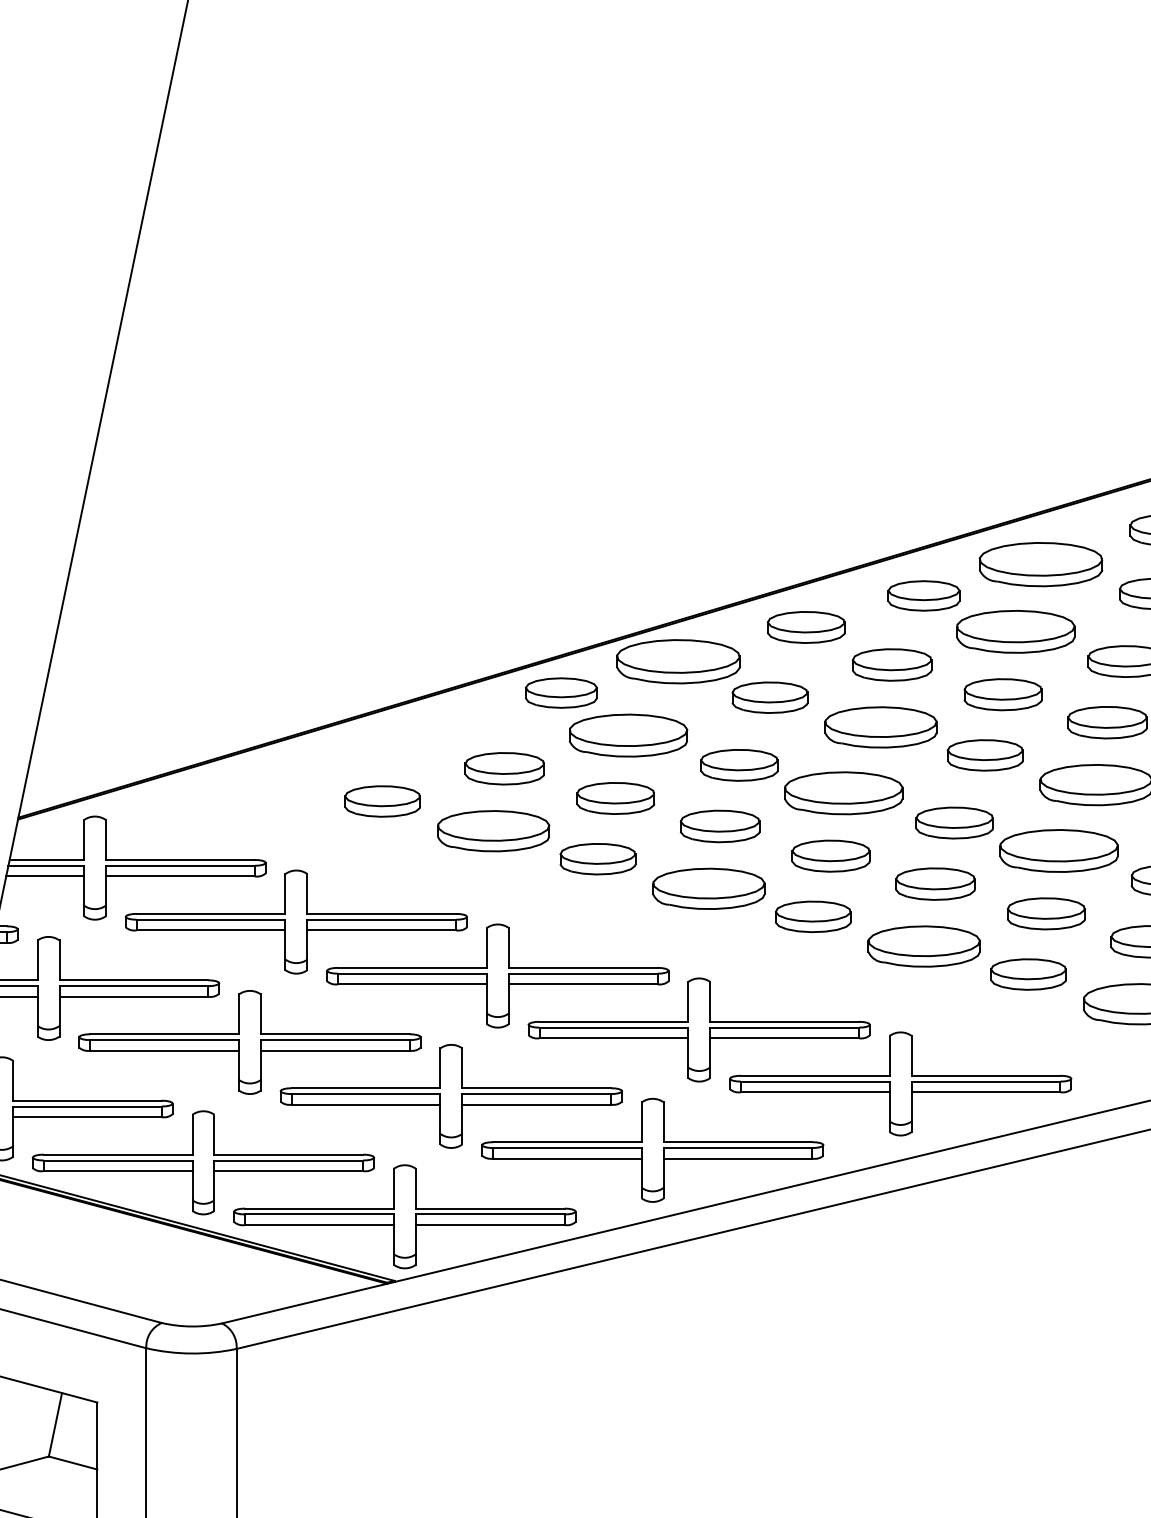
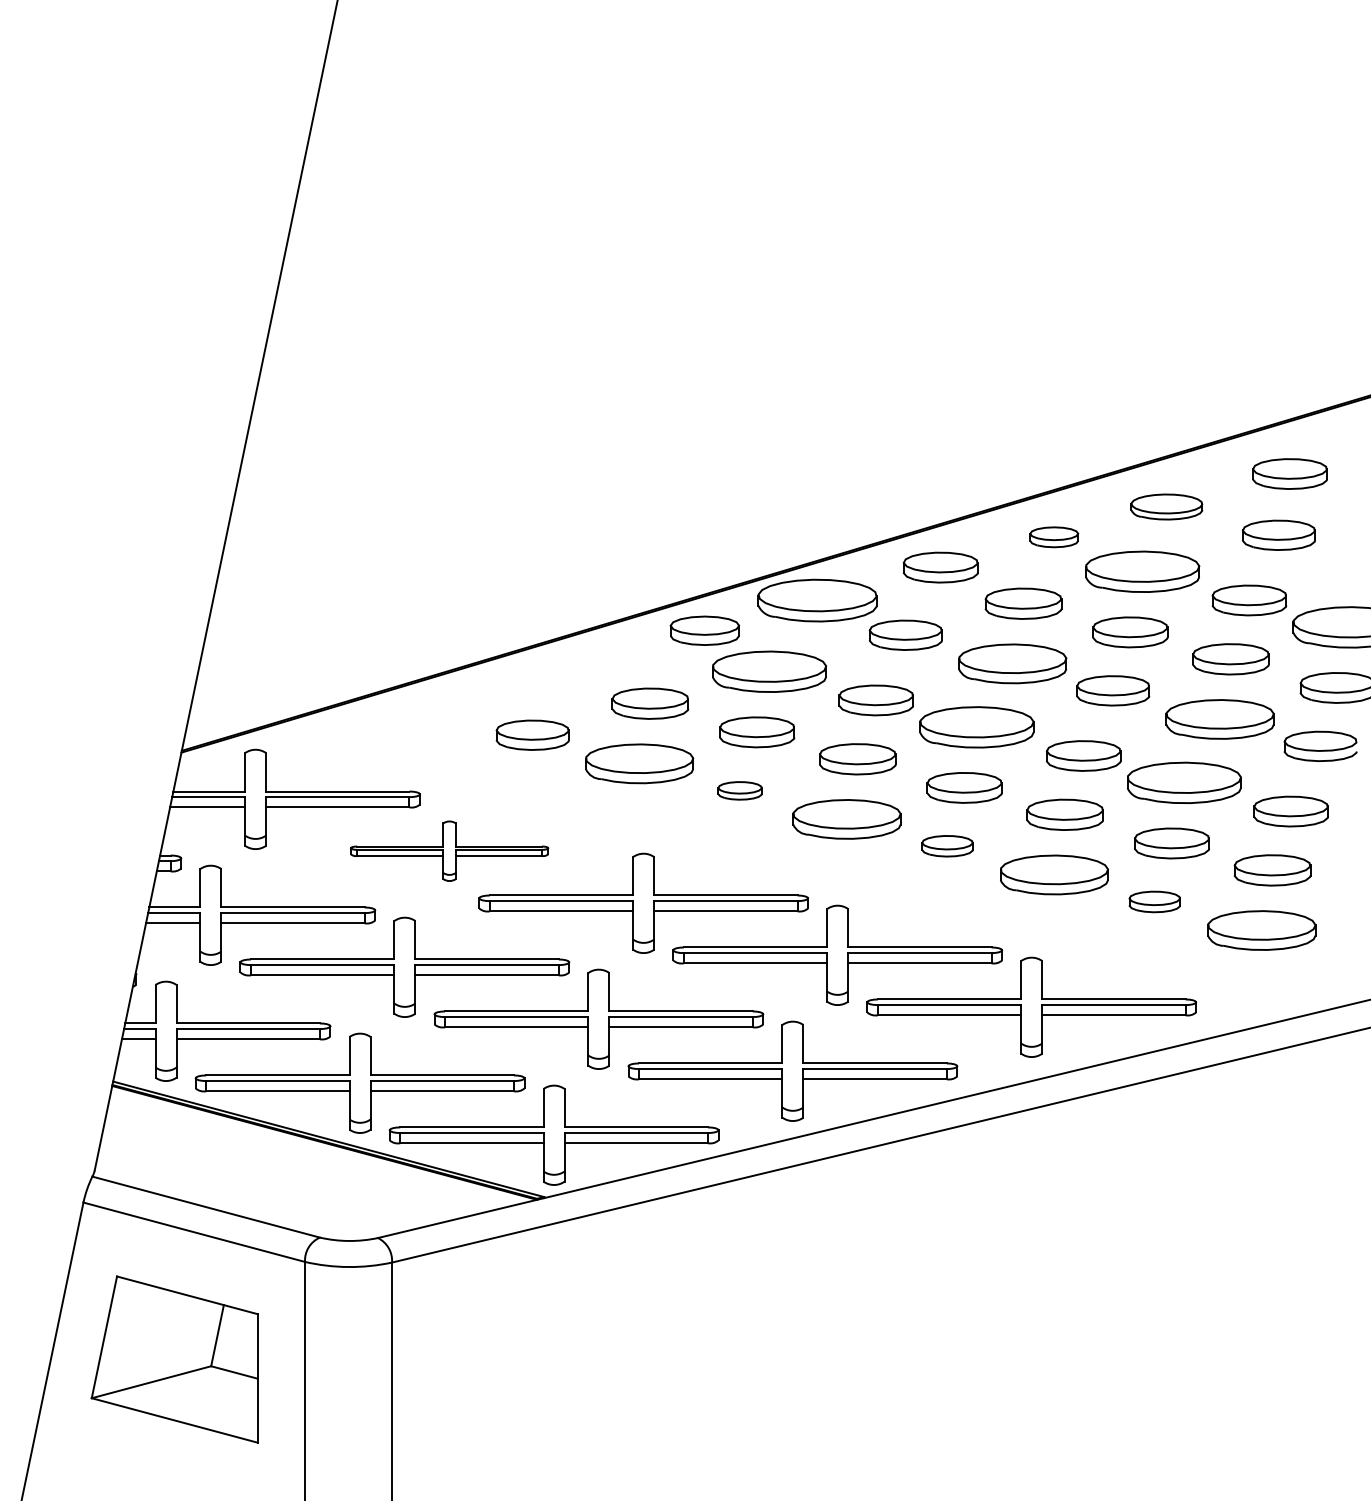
part: (1040, 564) -> (1166, 506), size x0.6
part: (924, 596) -> (1054, 537), size x0.7
part: (597, 858) -> (739, 790), size x0.6
part: (813, 915) -> (947, 845), size x0.7
part: (296, 921) -> (449, 850), size x0.6
part: (1028, 974) -> (1154, 901), size x0.7

